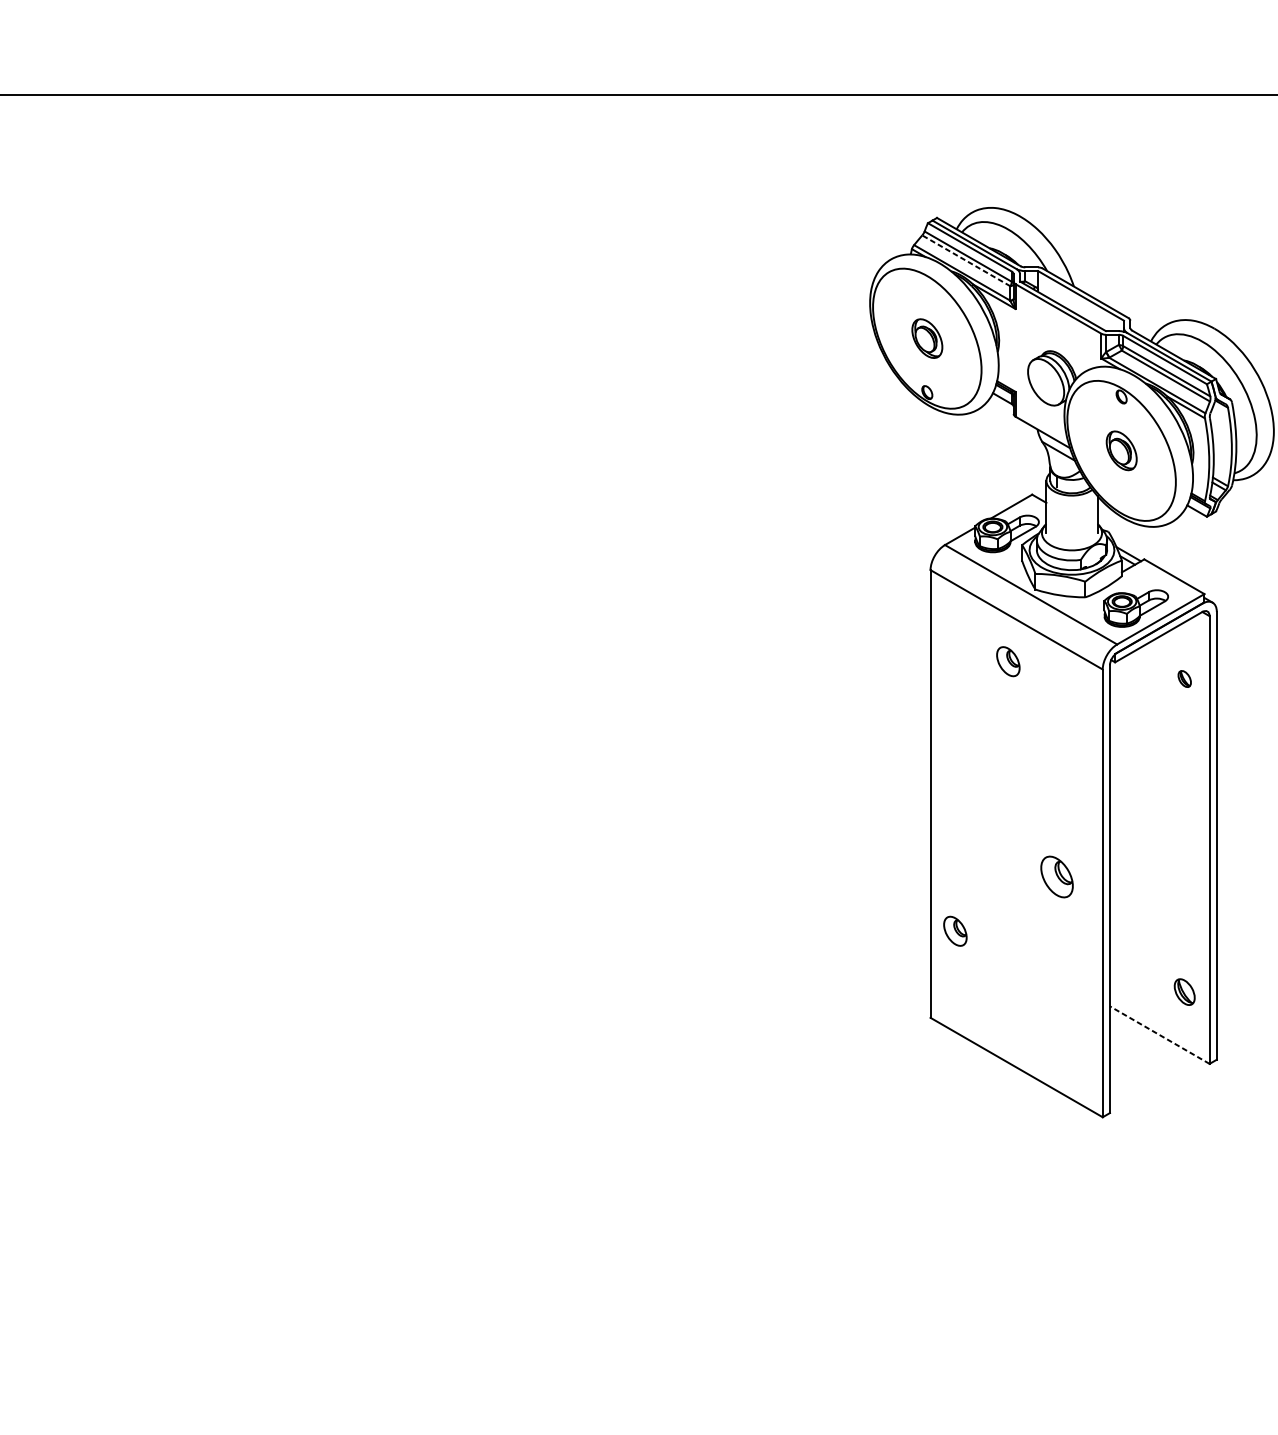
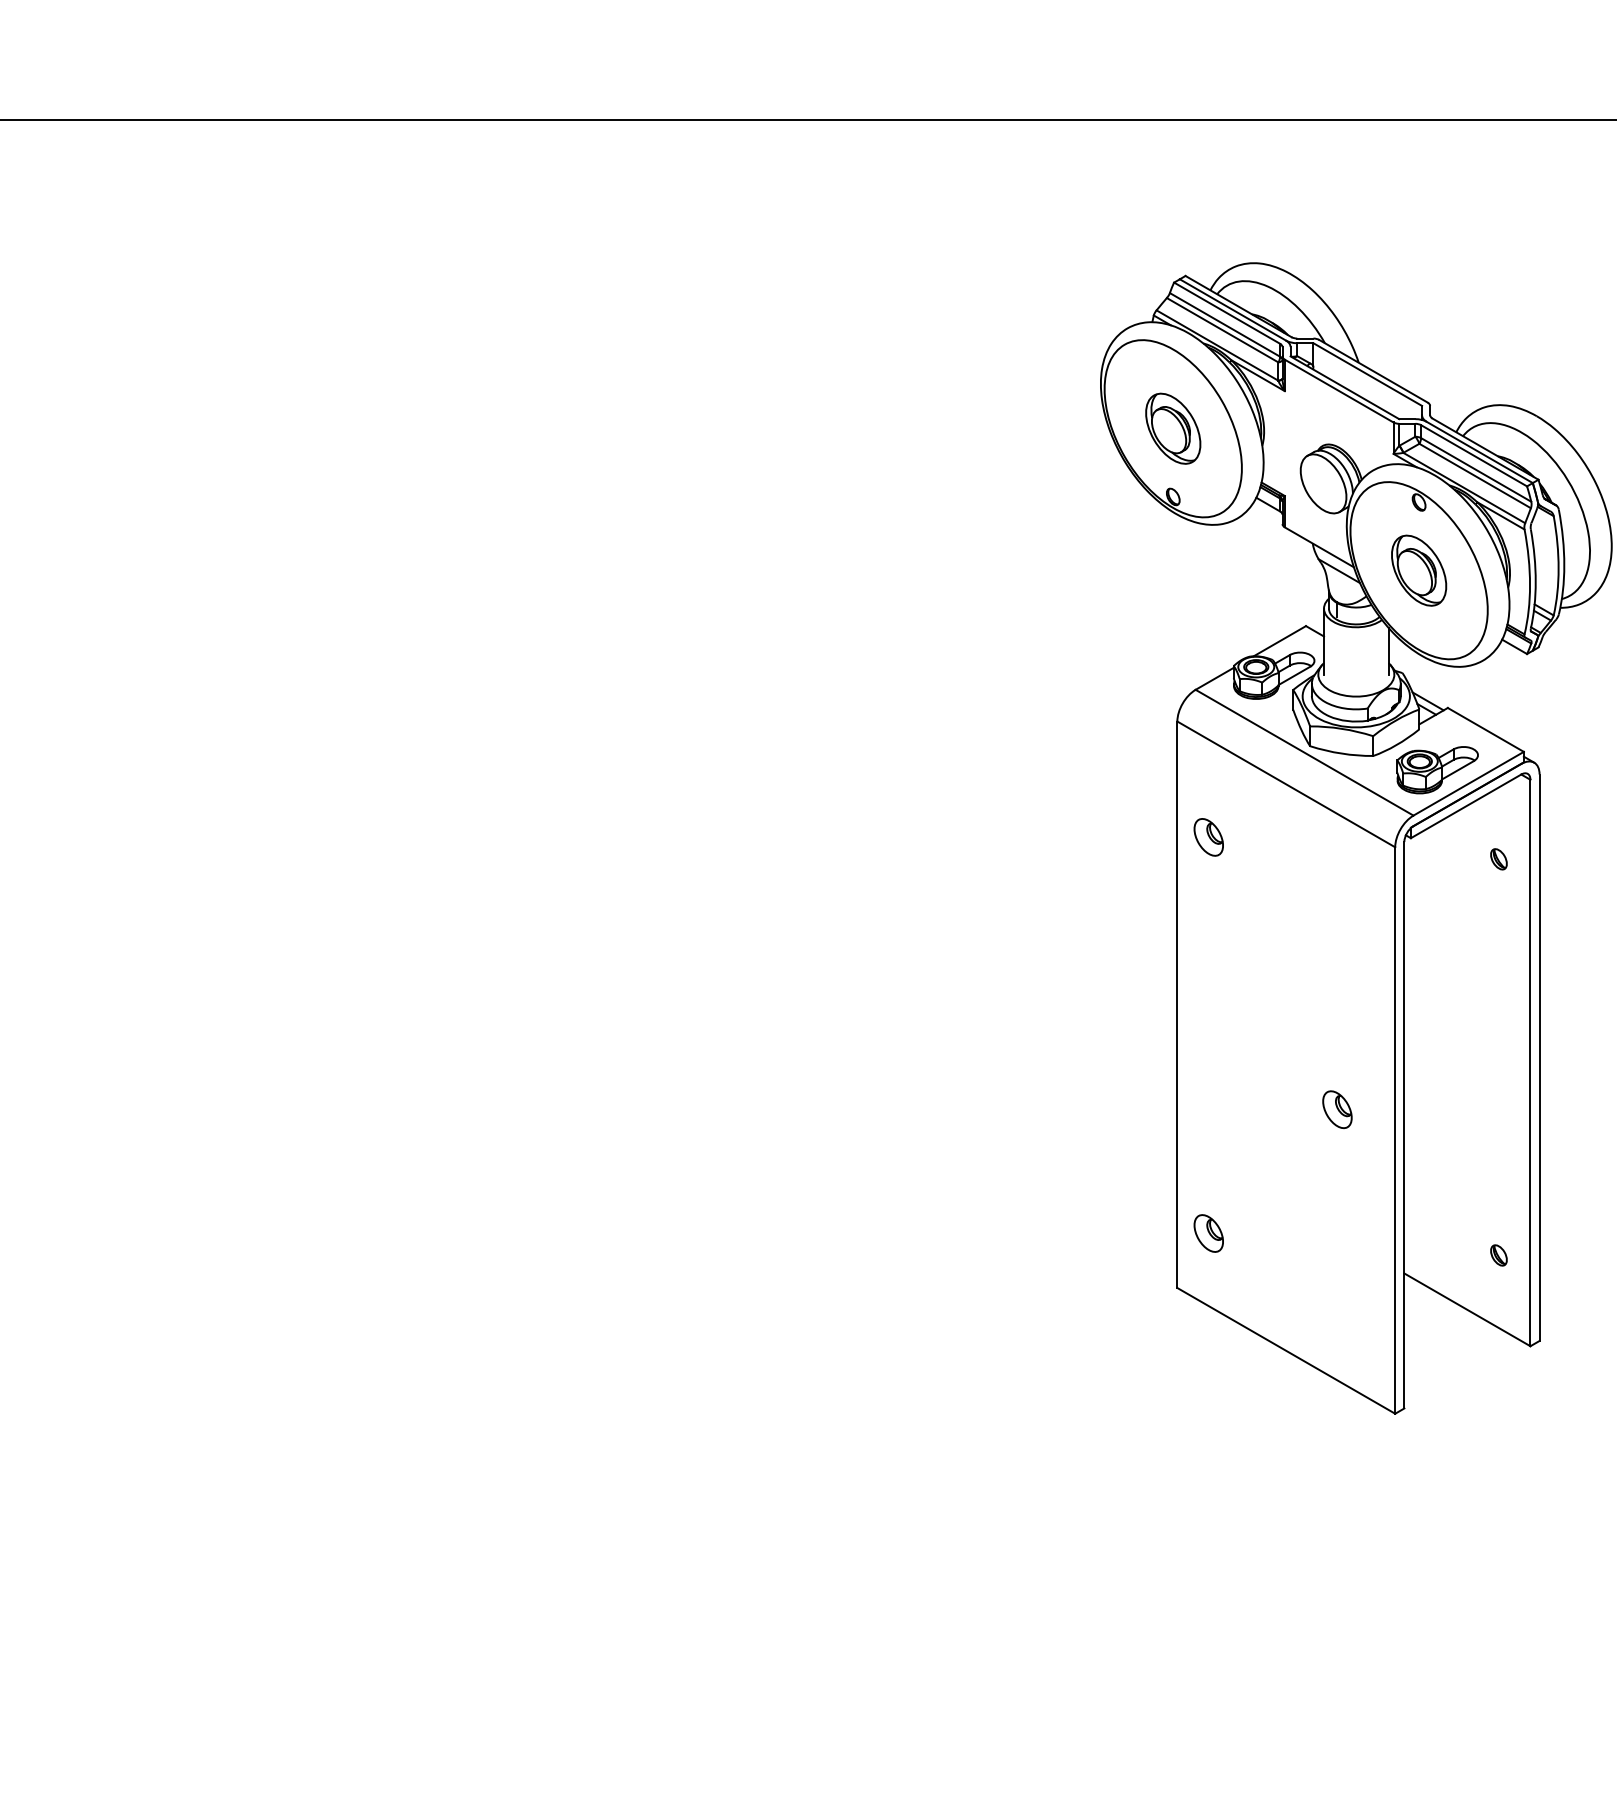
line: (966, 260) -> (1222, 329), dashed -> solid
part: (927, 338) -> (1173, 428), size x1.43
part: (1121, 450) -> (1419, 570), size x1.43
part: (1008, 661) -> (1208, 837), moved
part: (1057, 876) -> (1337, 1109), size x0.71
part: (955, 931) -> (1208, 1233), moved
part: (1184, 992) -> (1498, 1255), size x0.62
line: (1159, 1034) -> (1467, 1309), dashed -> solid

